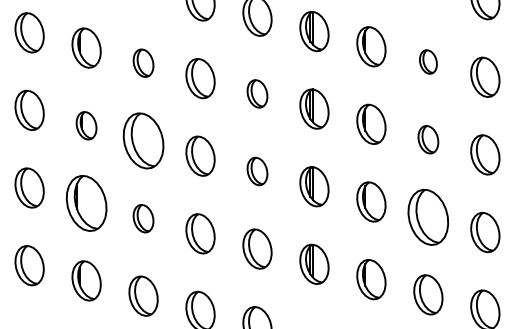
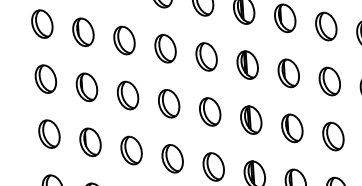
part: (428, 61) -> (326, 26), size x1.67
part: (143, 62) -> (124, 39), size x1.43
part: (257, 93) -> (206, 56), size x1.43
part: (86, 125) -> (86, 87), size x1.43
part: (428, 139) -> (329, 81), size x1.43
part: (143, 140) -> (127, 95), size x0.71
part: (257, 171) -> (210, 111), size x1.43
part: (86, 202) -> (90, 141), size x0.71
part: (428, 216) -> (333, 136), size x0.71
part: (143, 218) -> (131, 150), size x1.43

